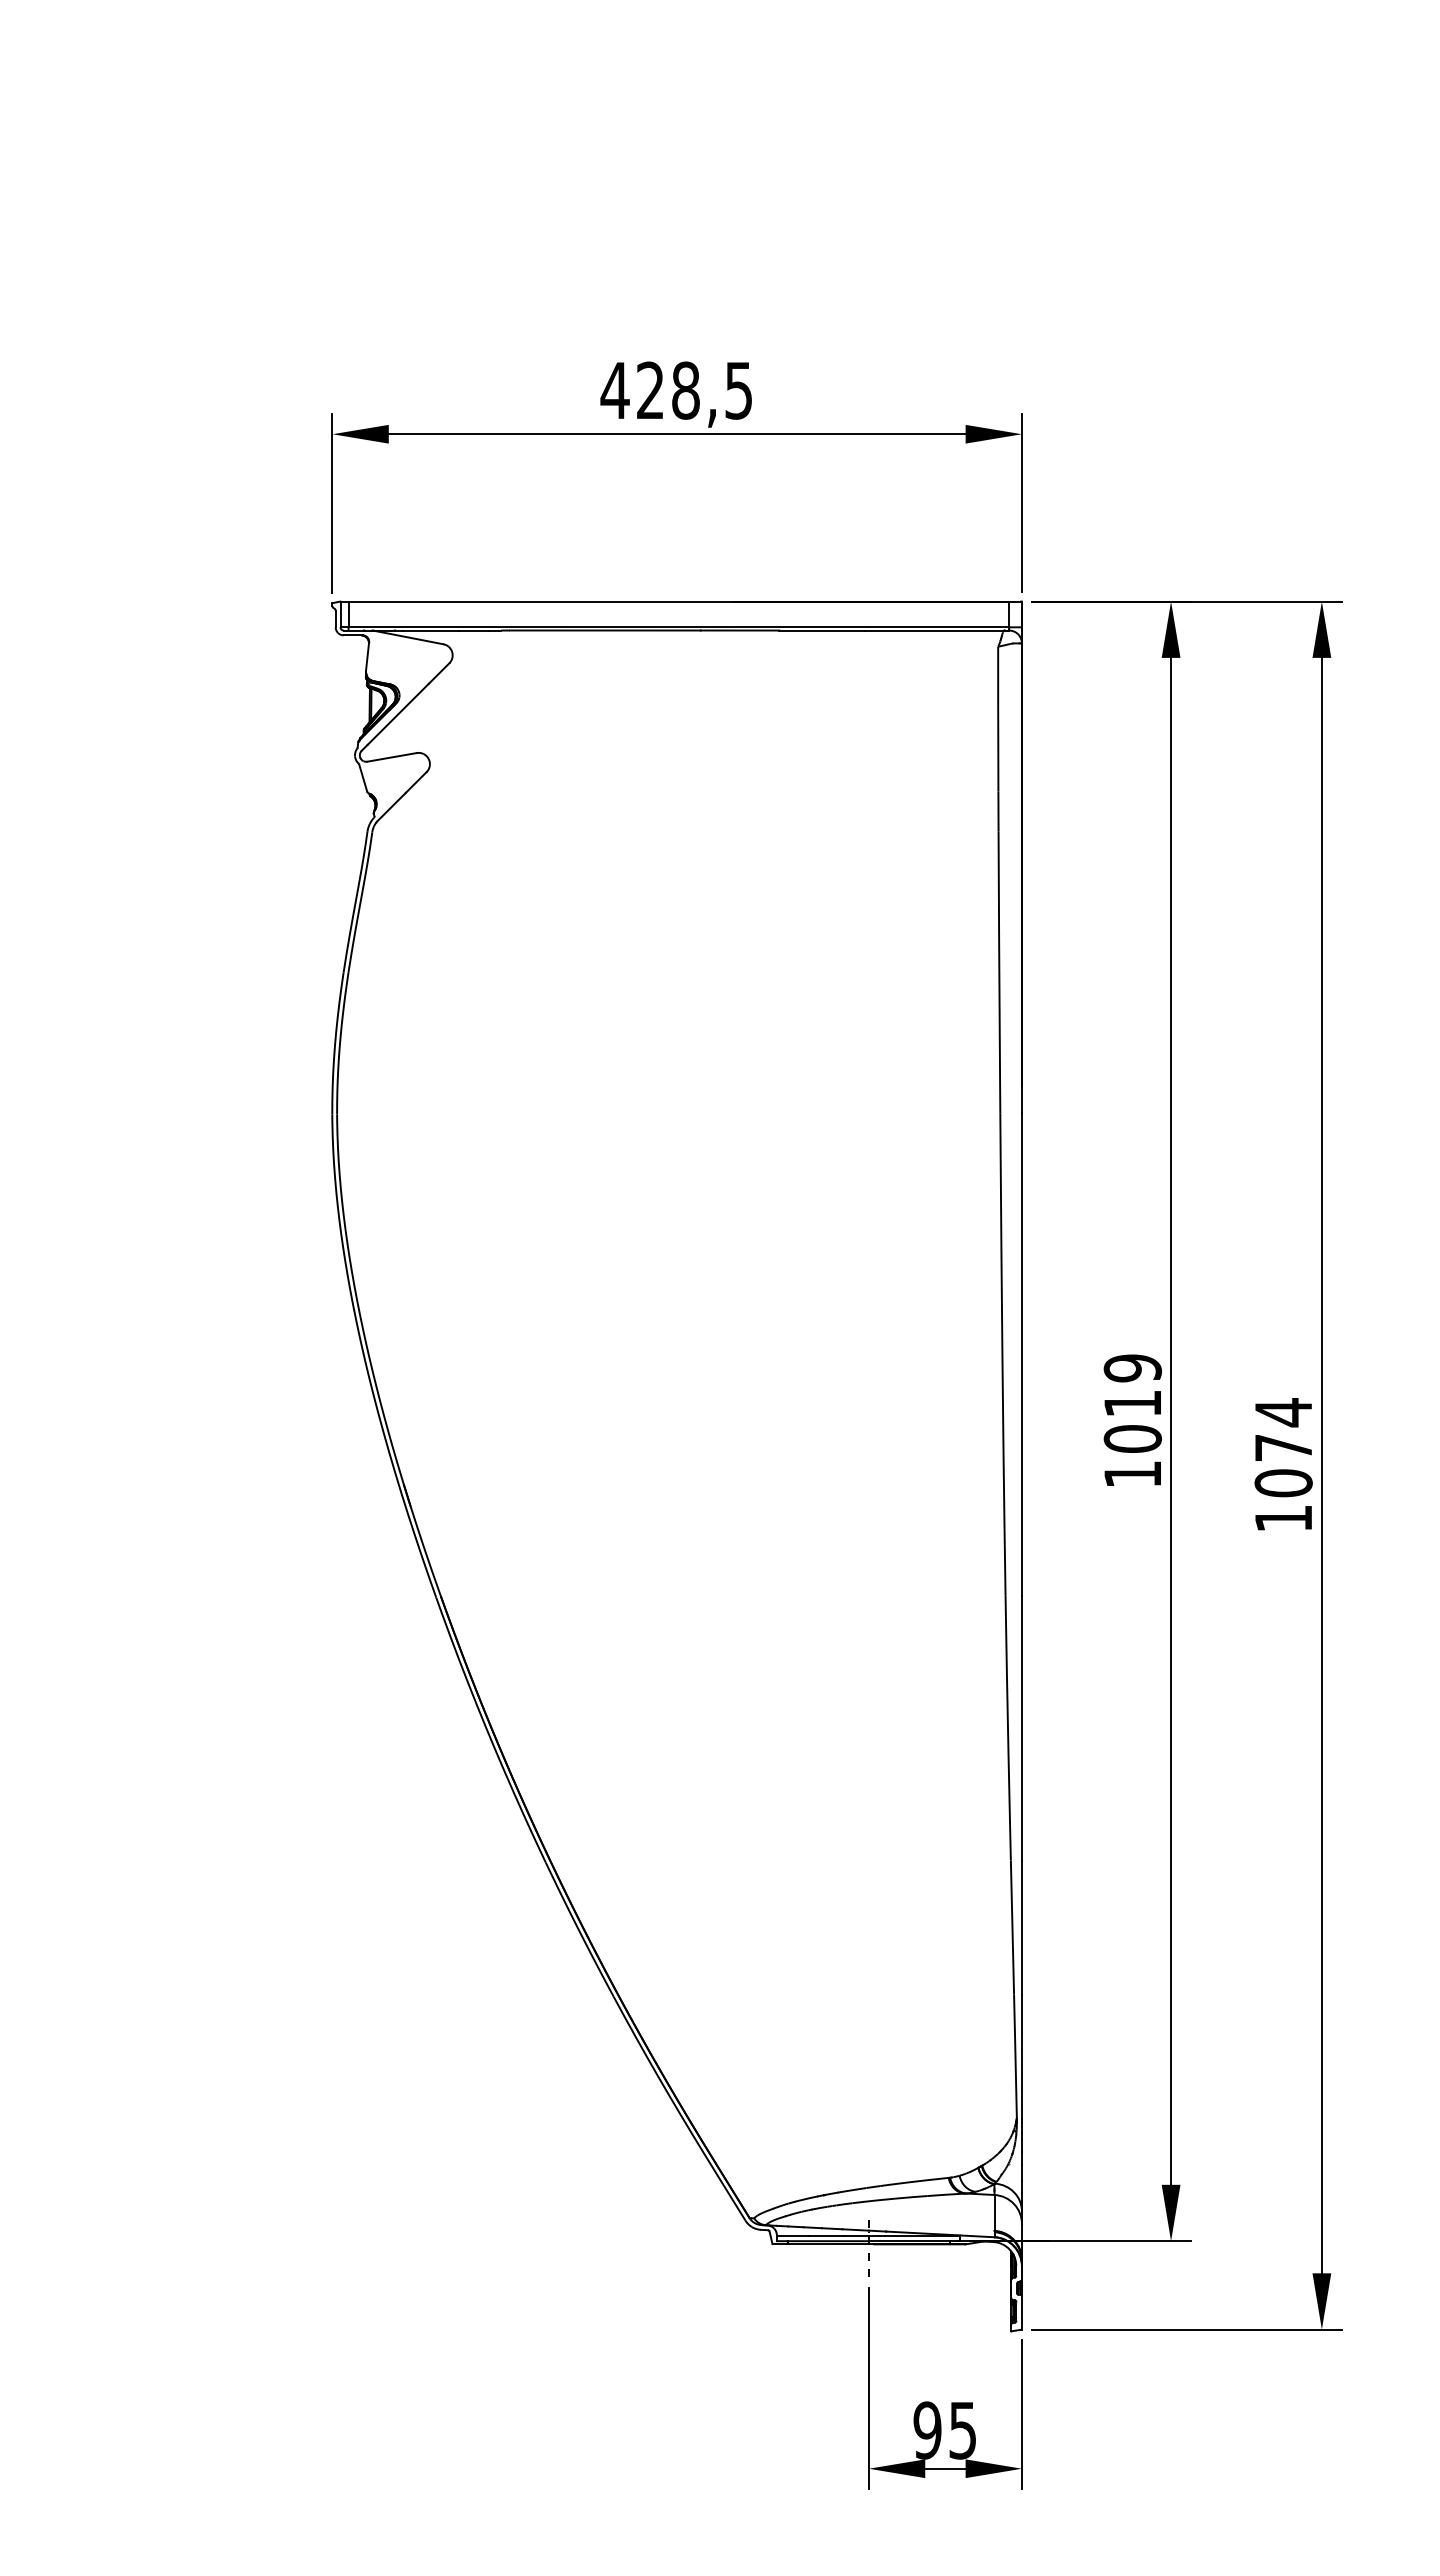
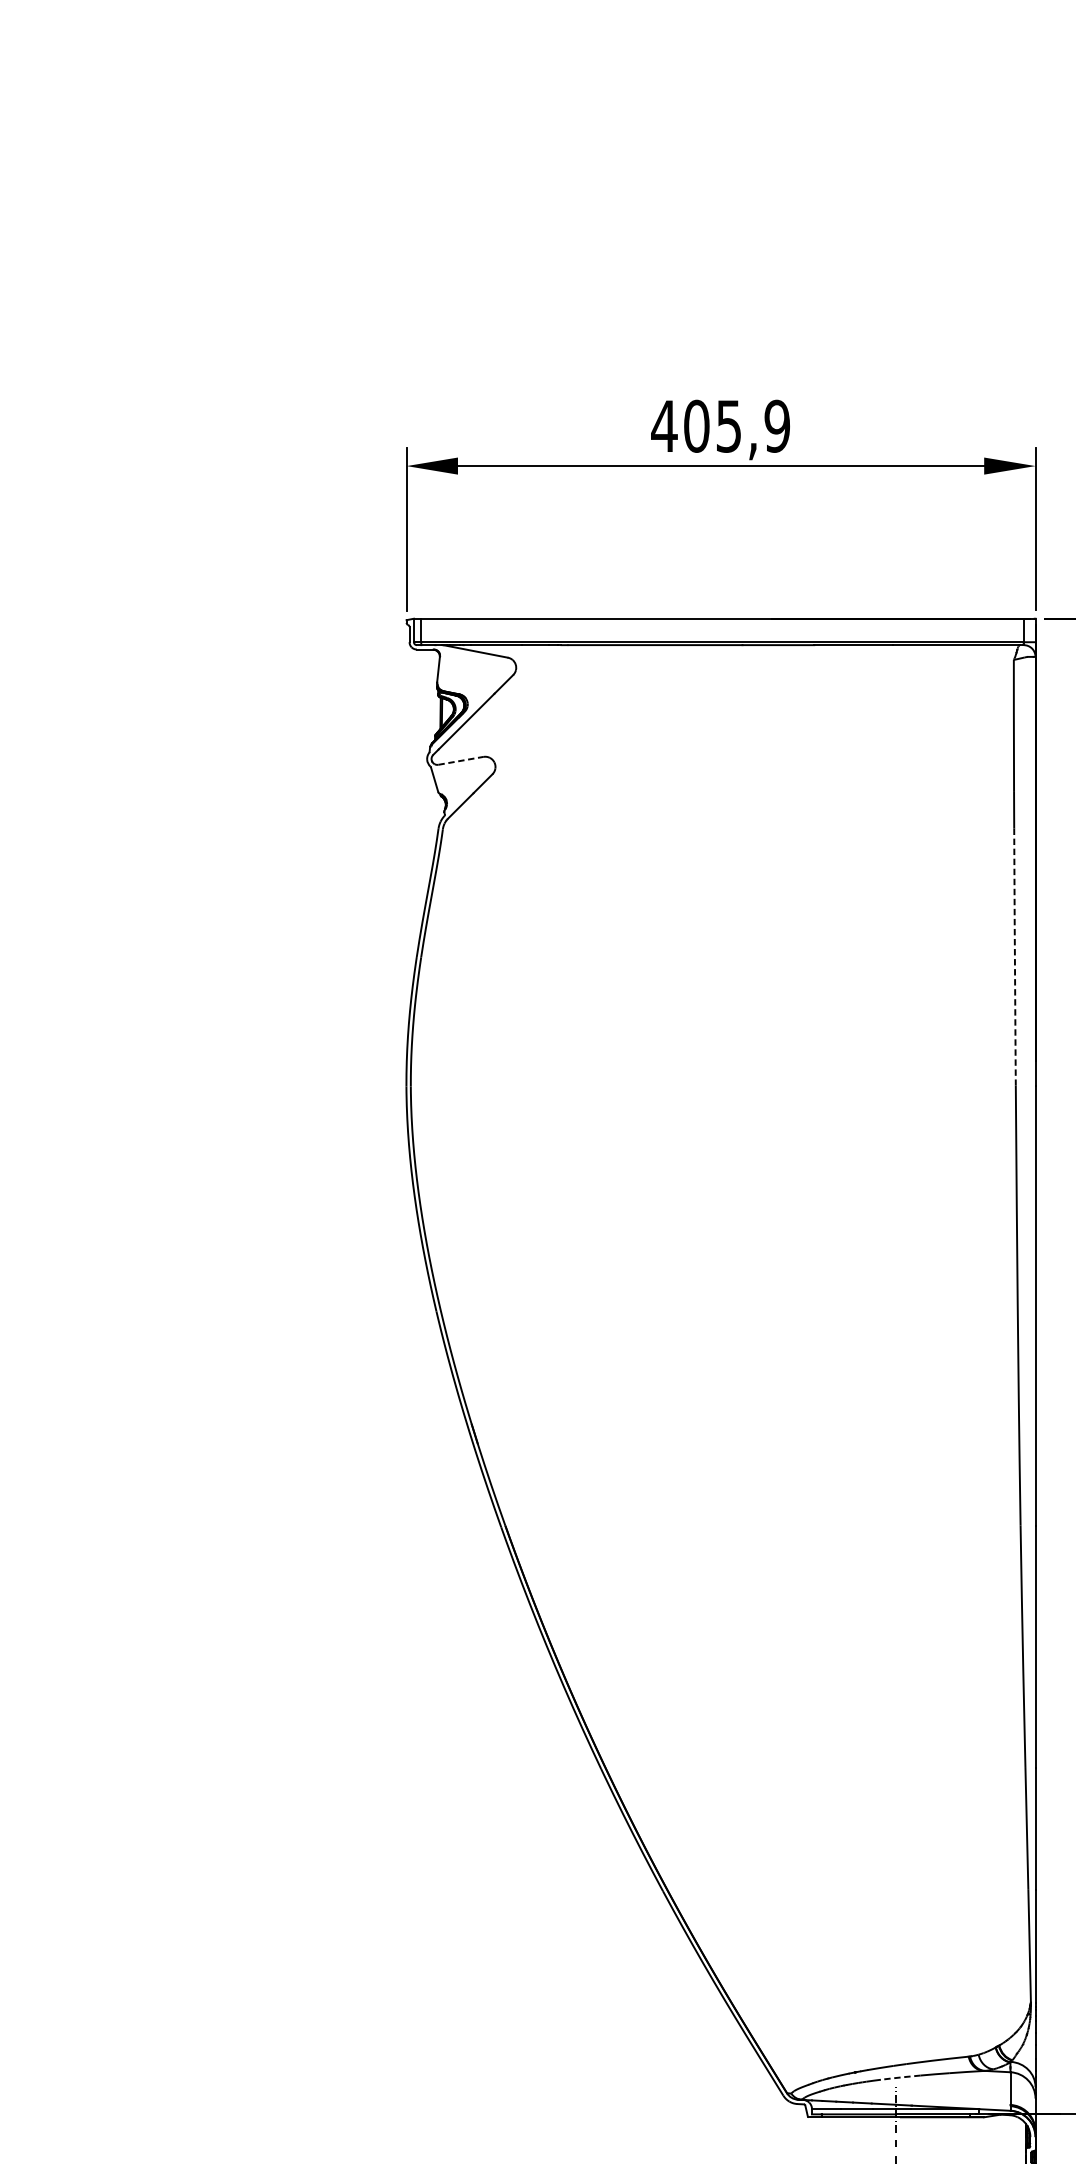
text: (694, 390) -> (736, 426), 428,5 -> 405,9
line: (392, 757) -> (461, 760), solid -> dashed
line: (999, 972) -> (1015, 957), solid -> dashed
line: (874, 2200) -> (901, 2077), solid -> dashed

